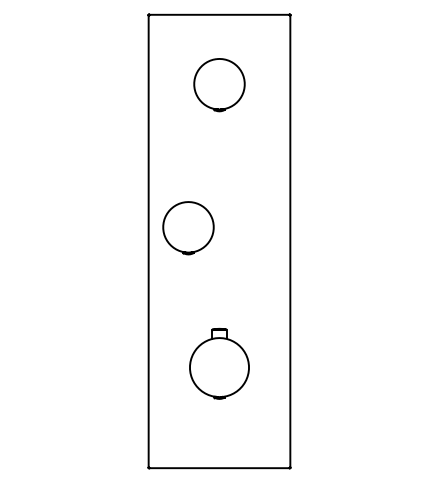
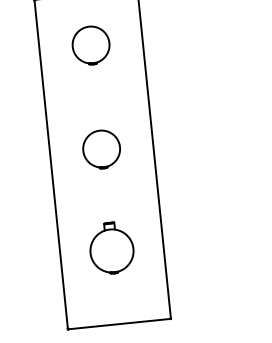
part: (188, 228) -> (101, 149), moved

